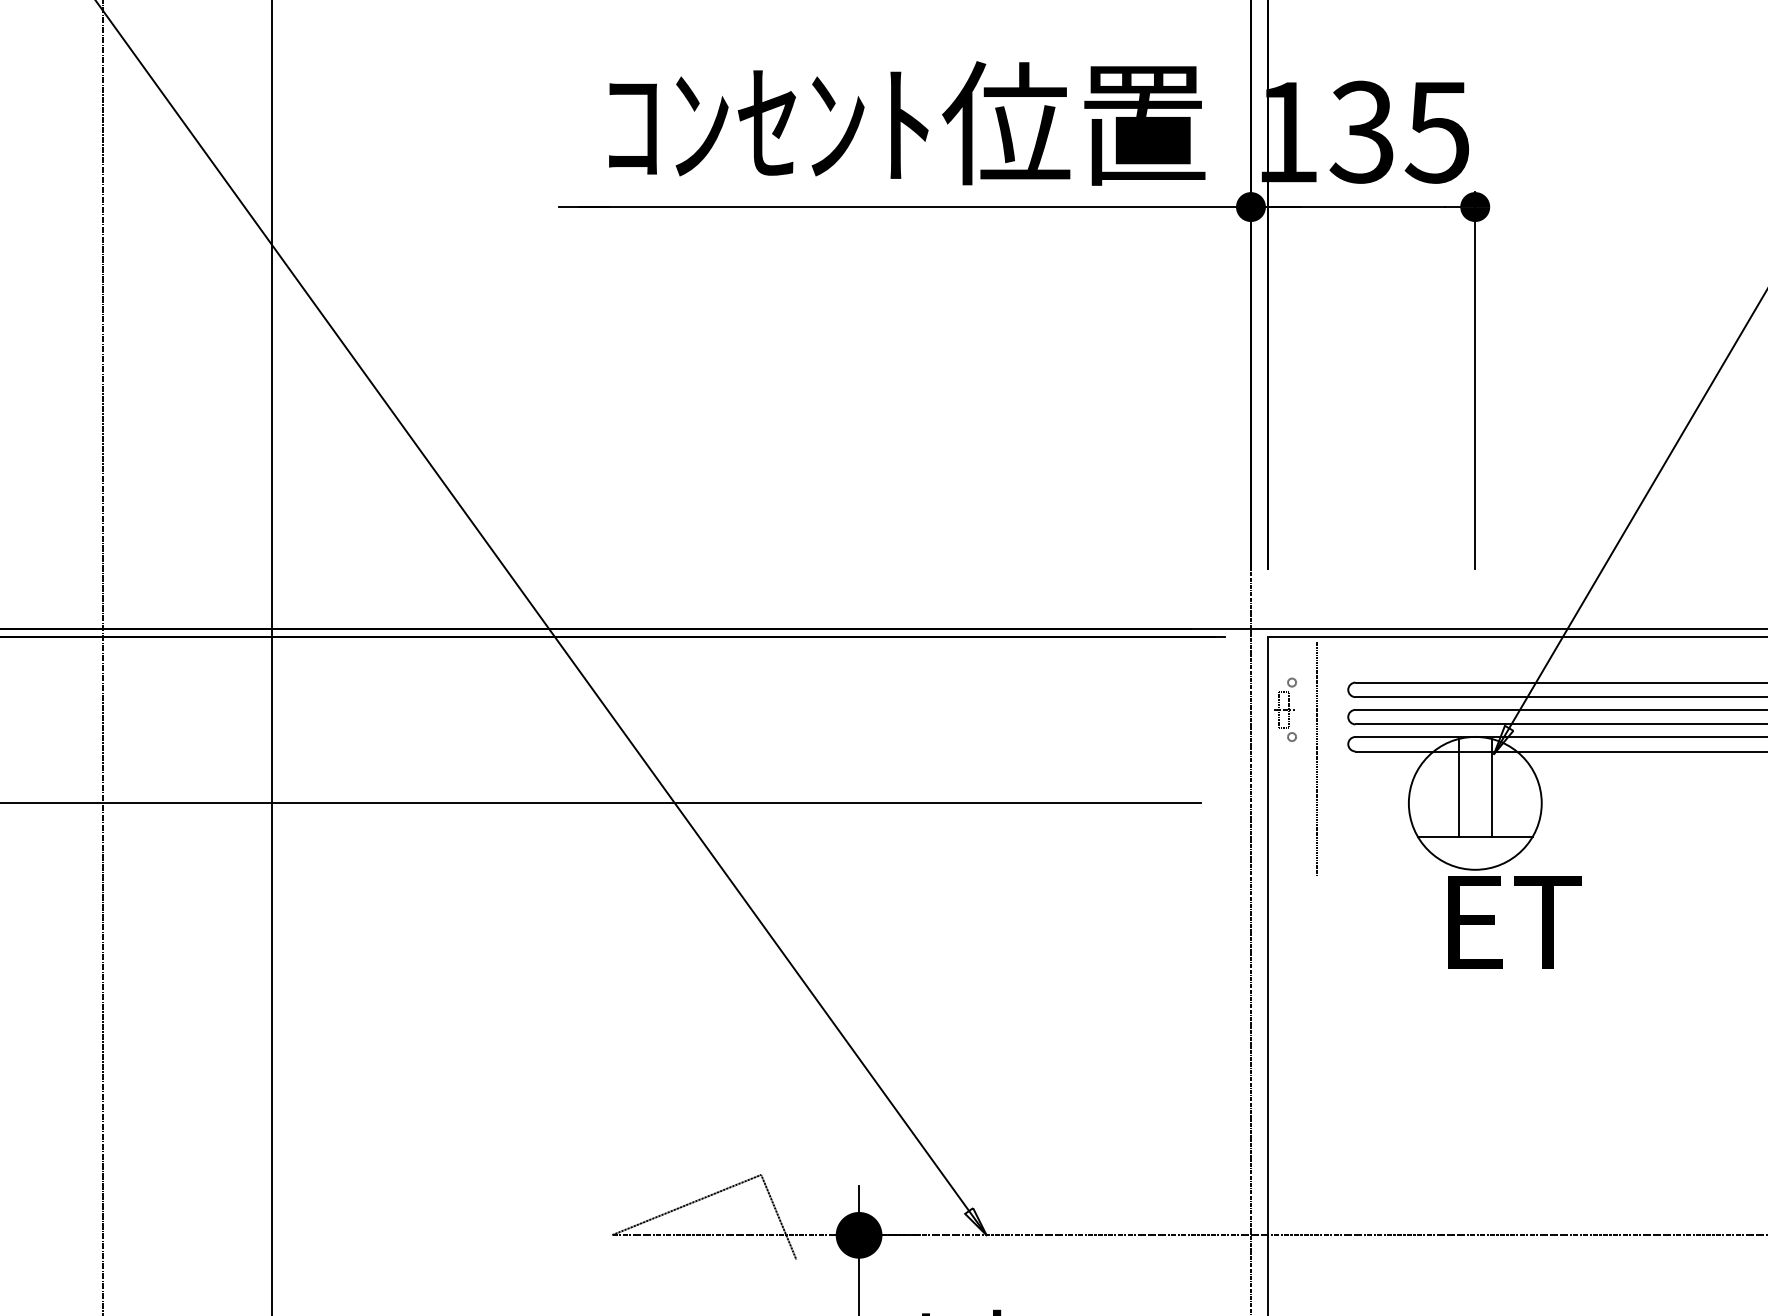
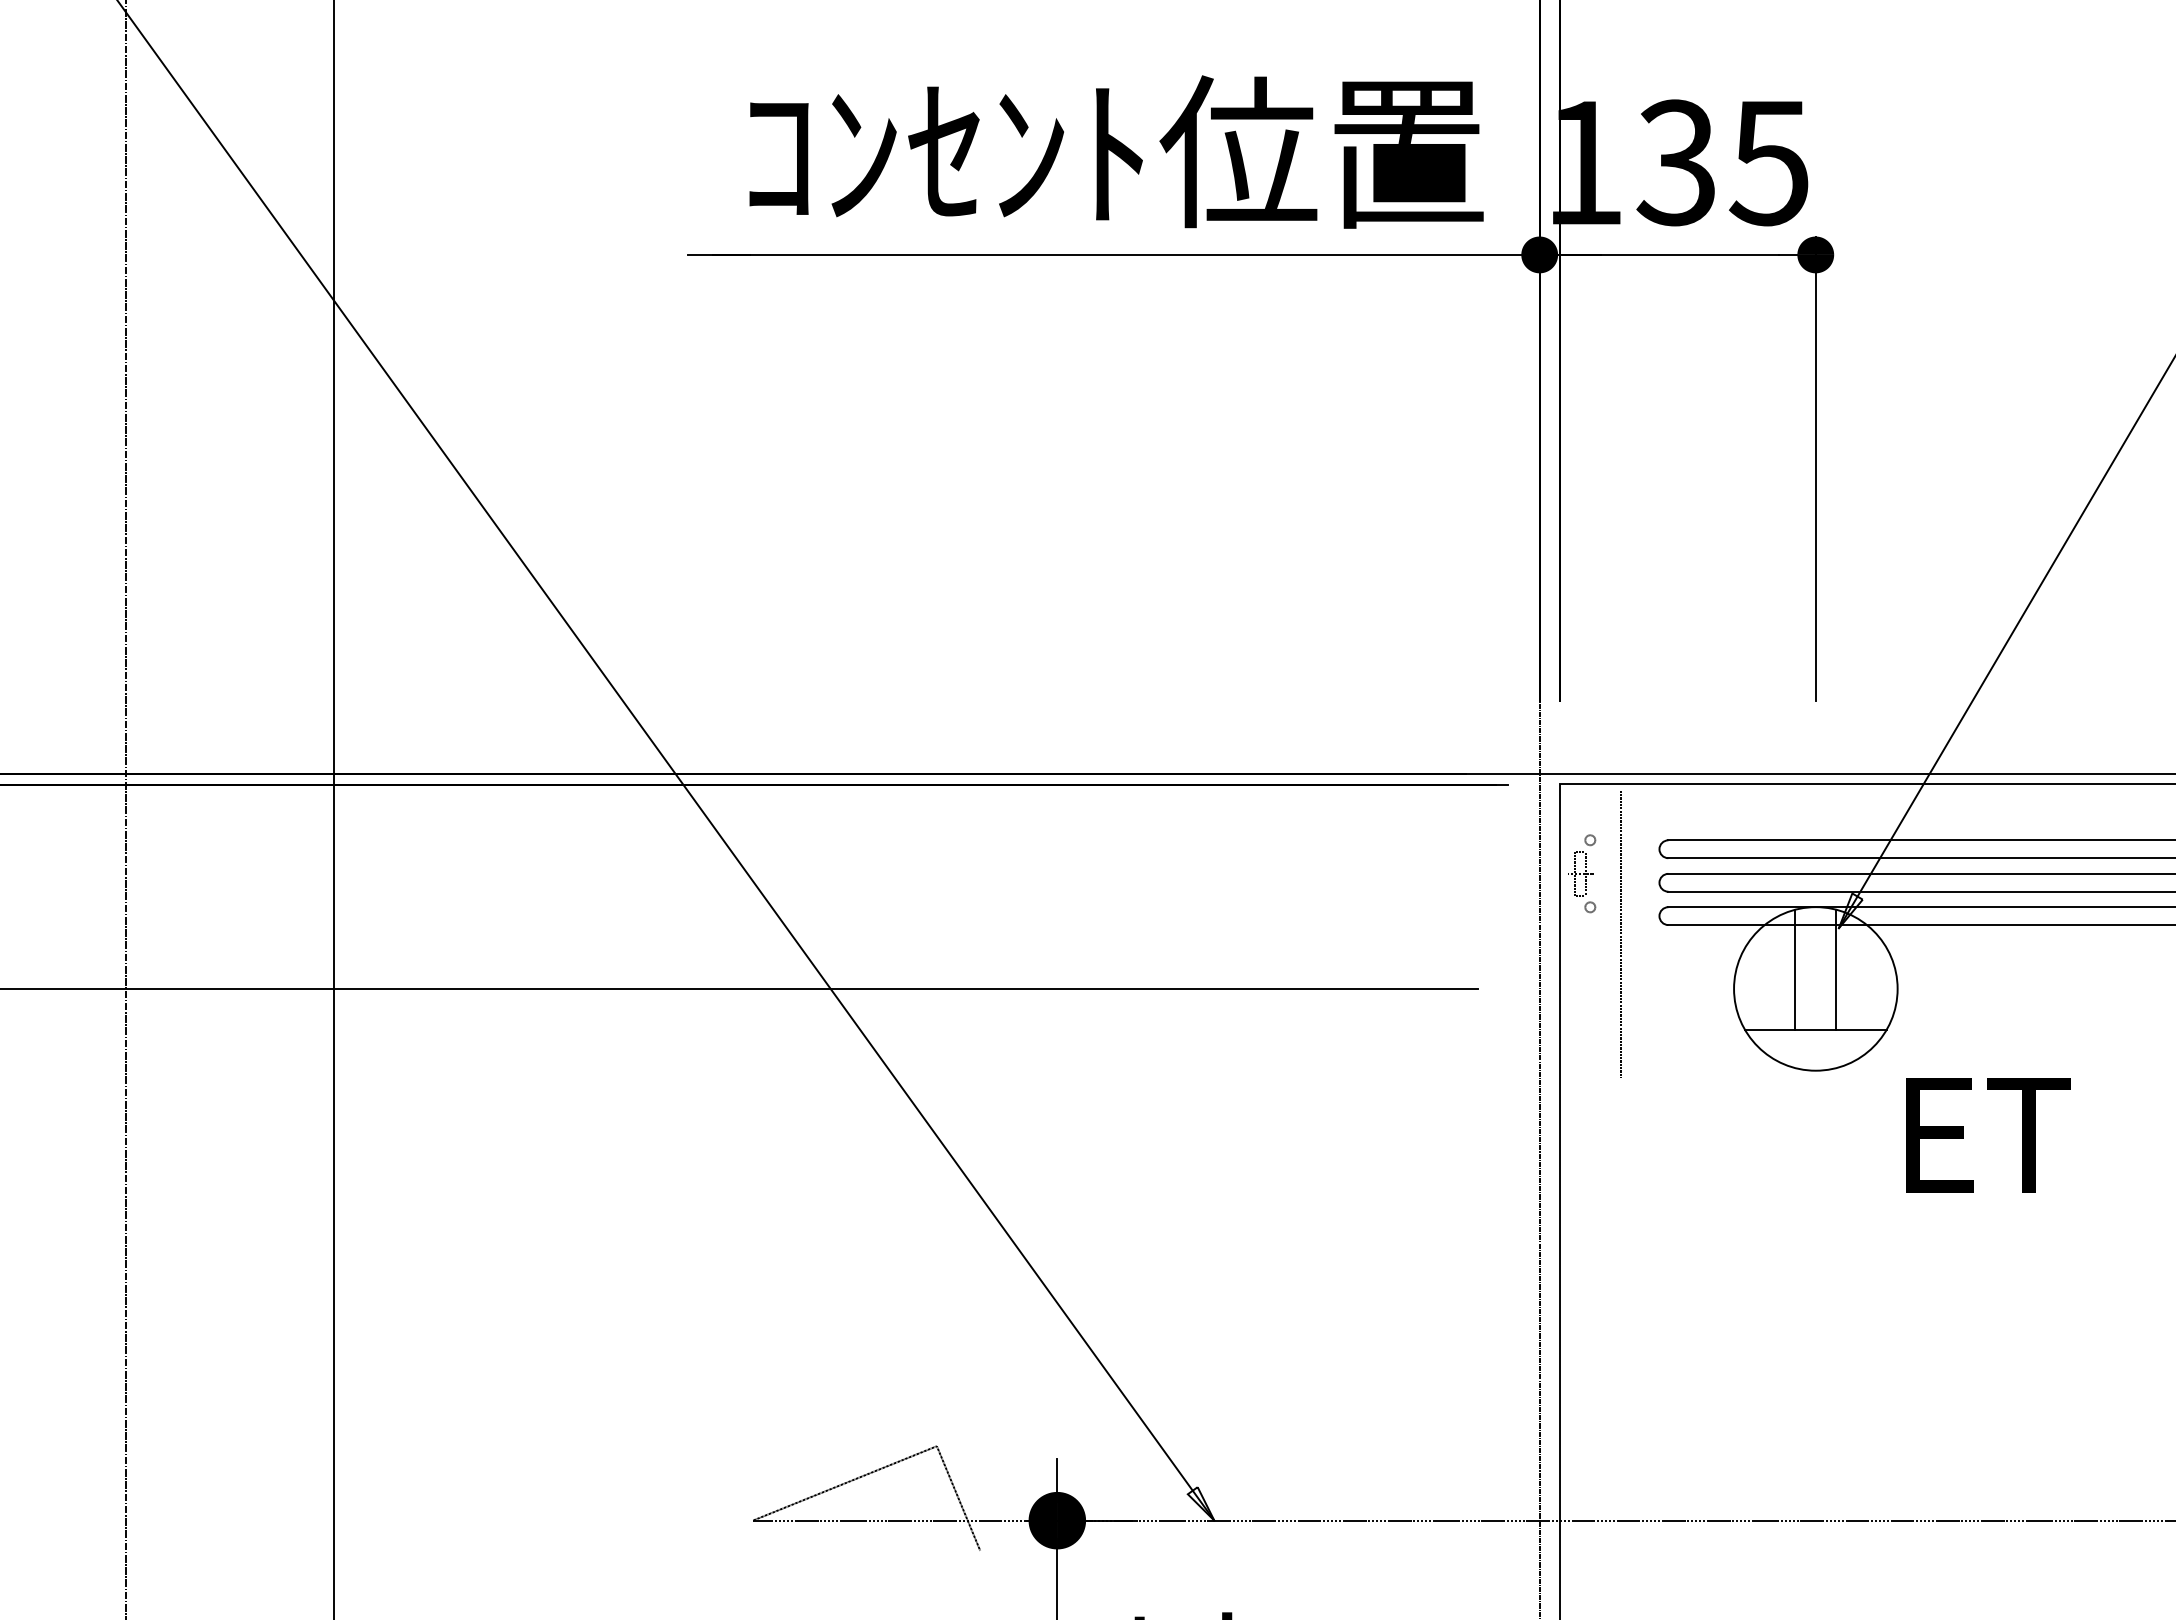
text: (1514, 922) -> (1988, 1135), moved

